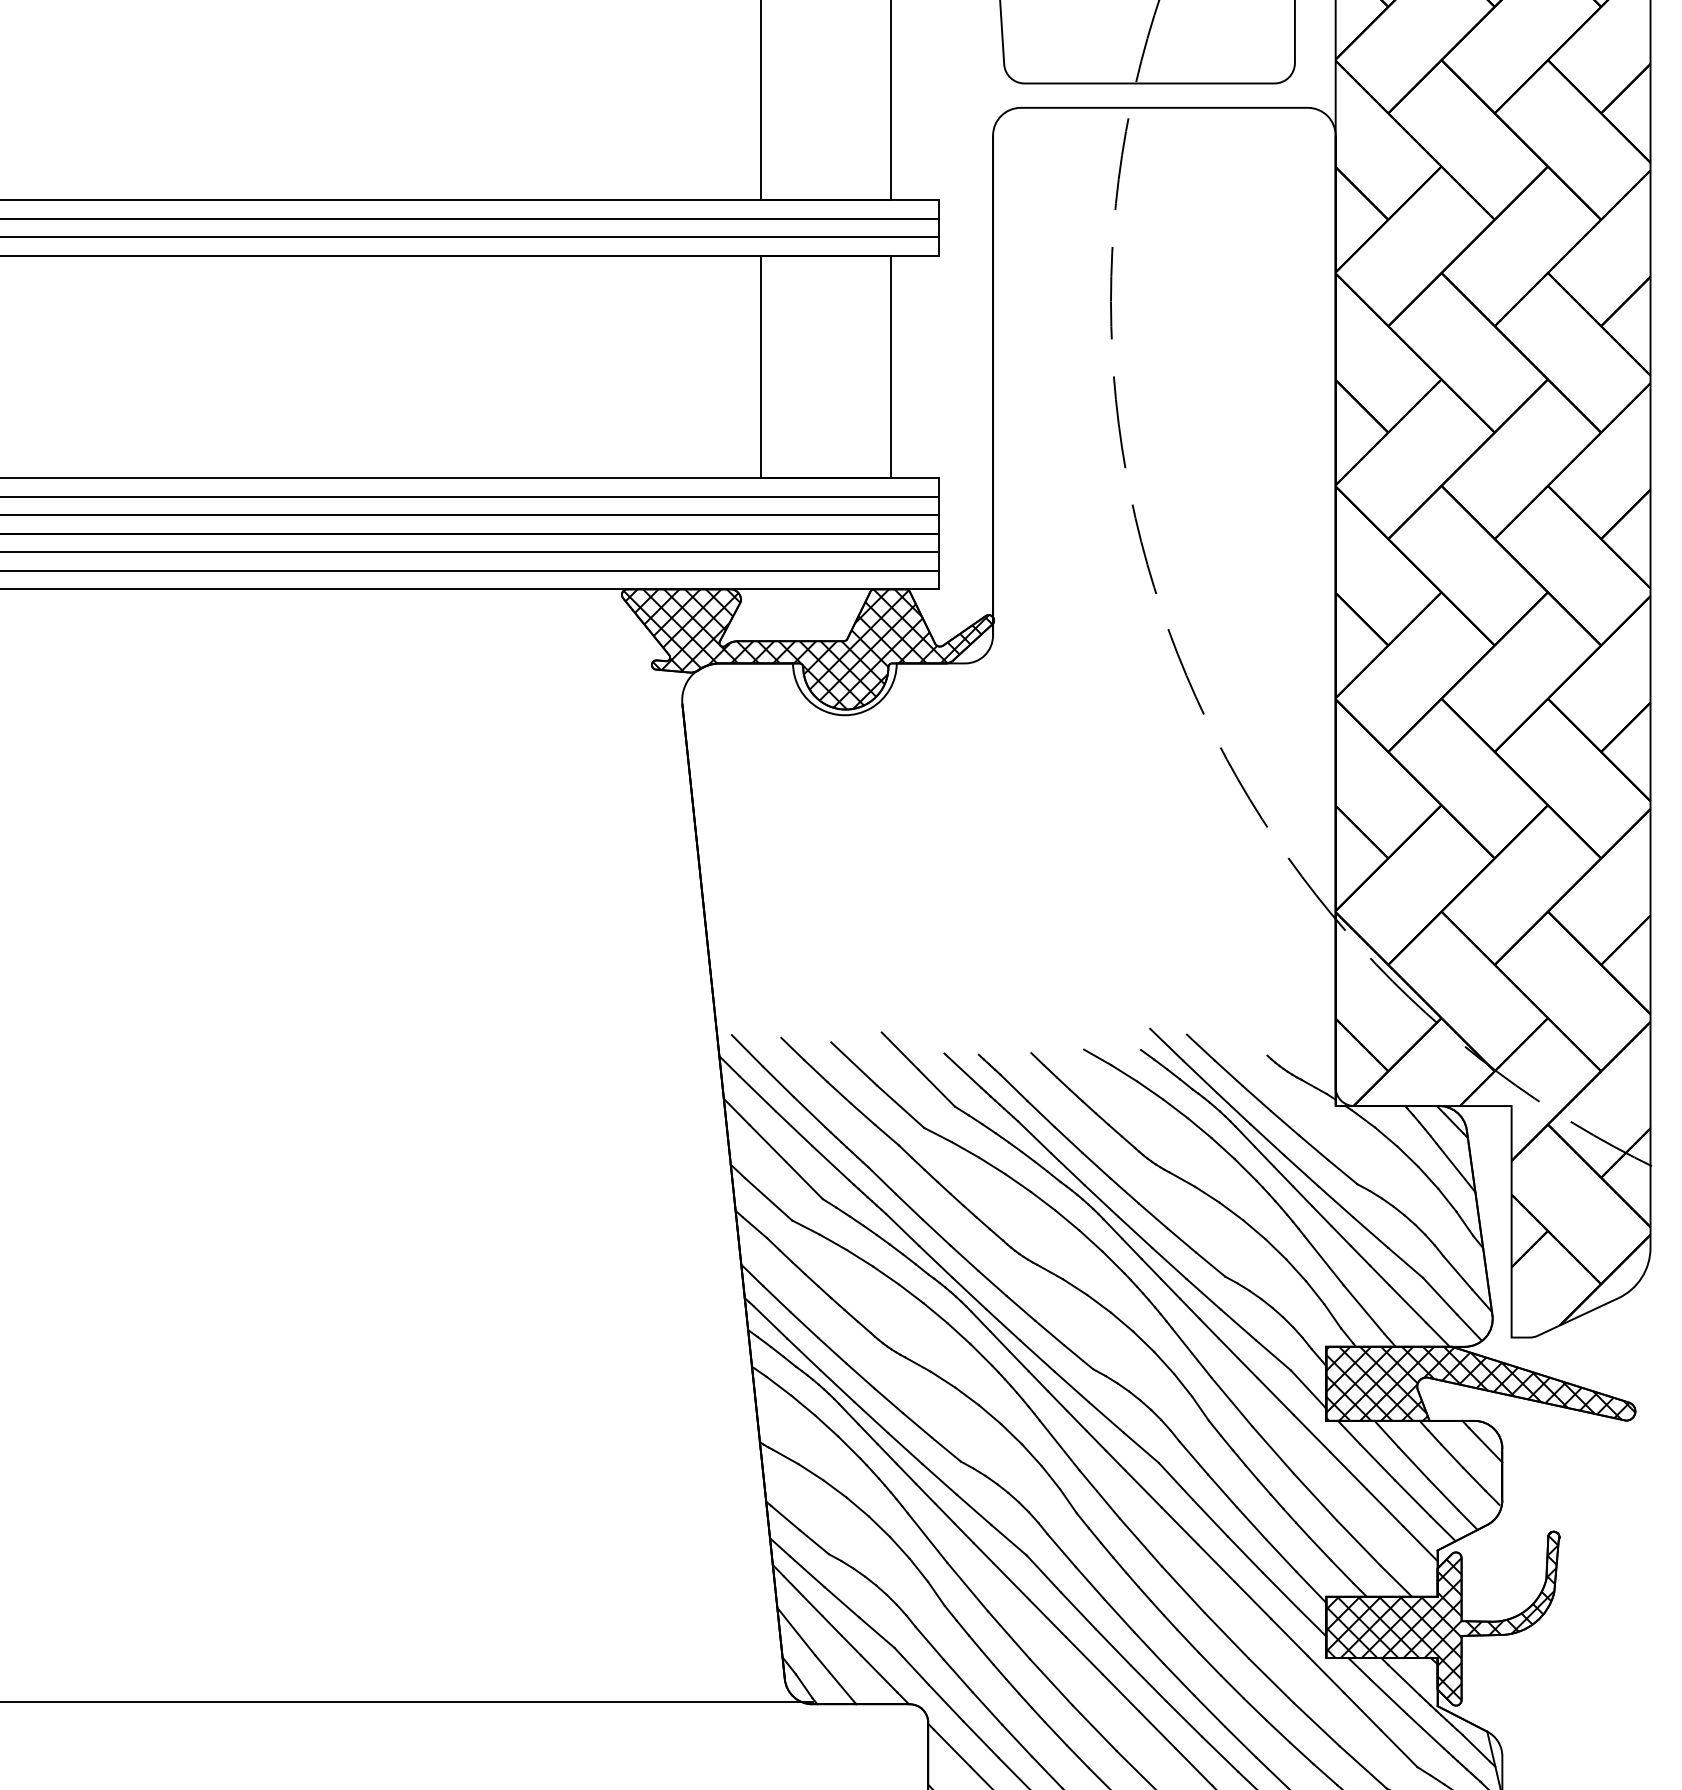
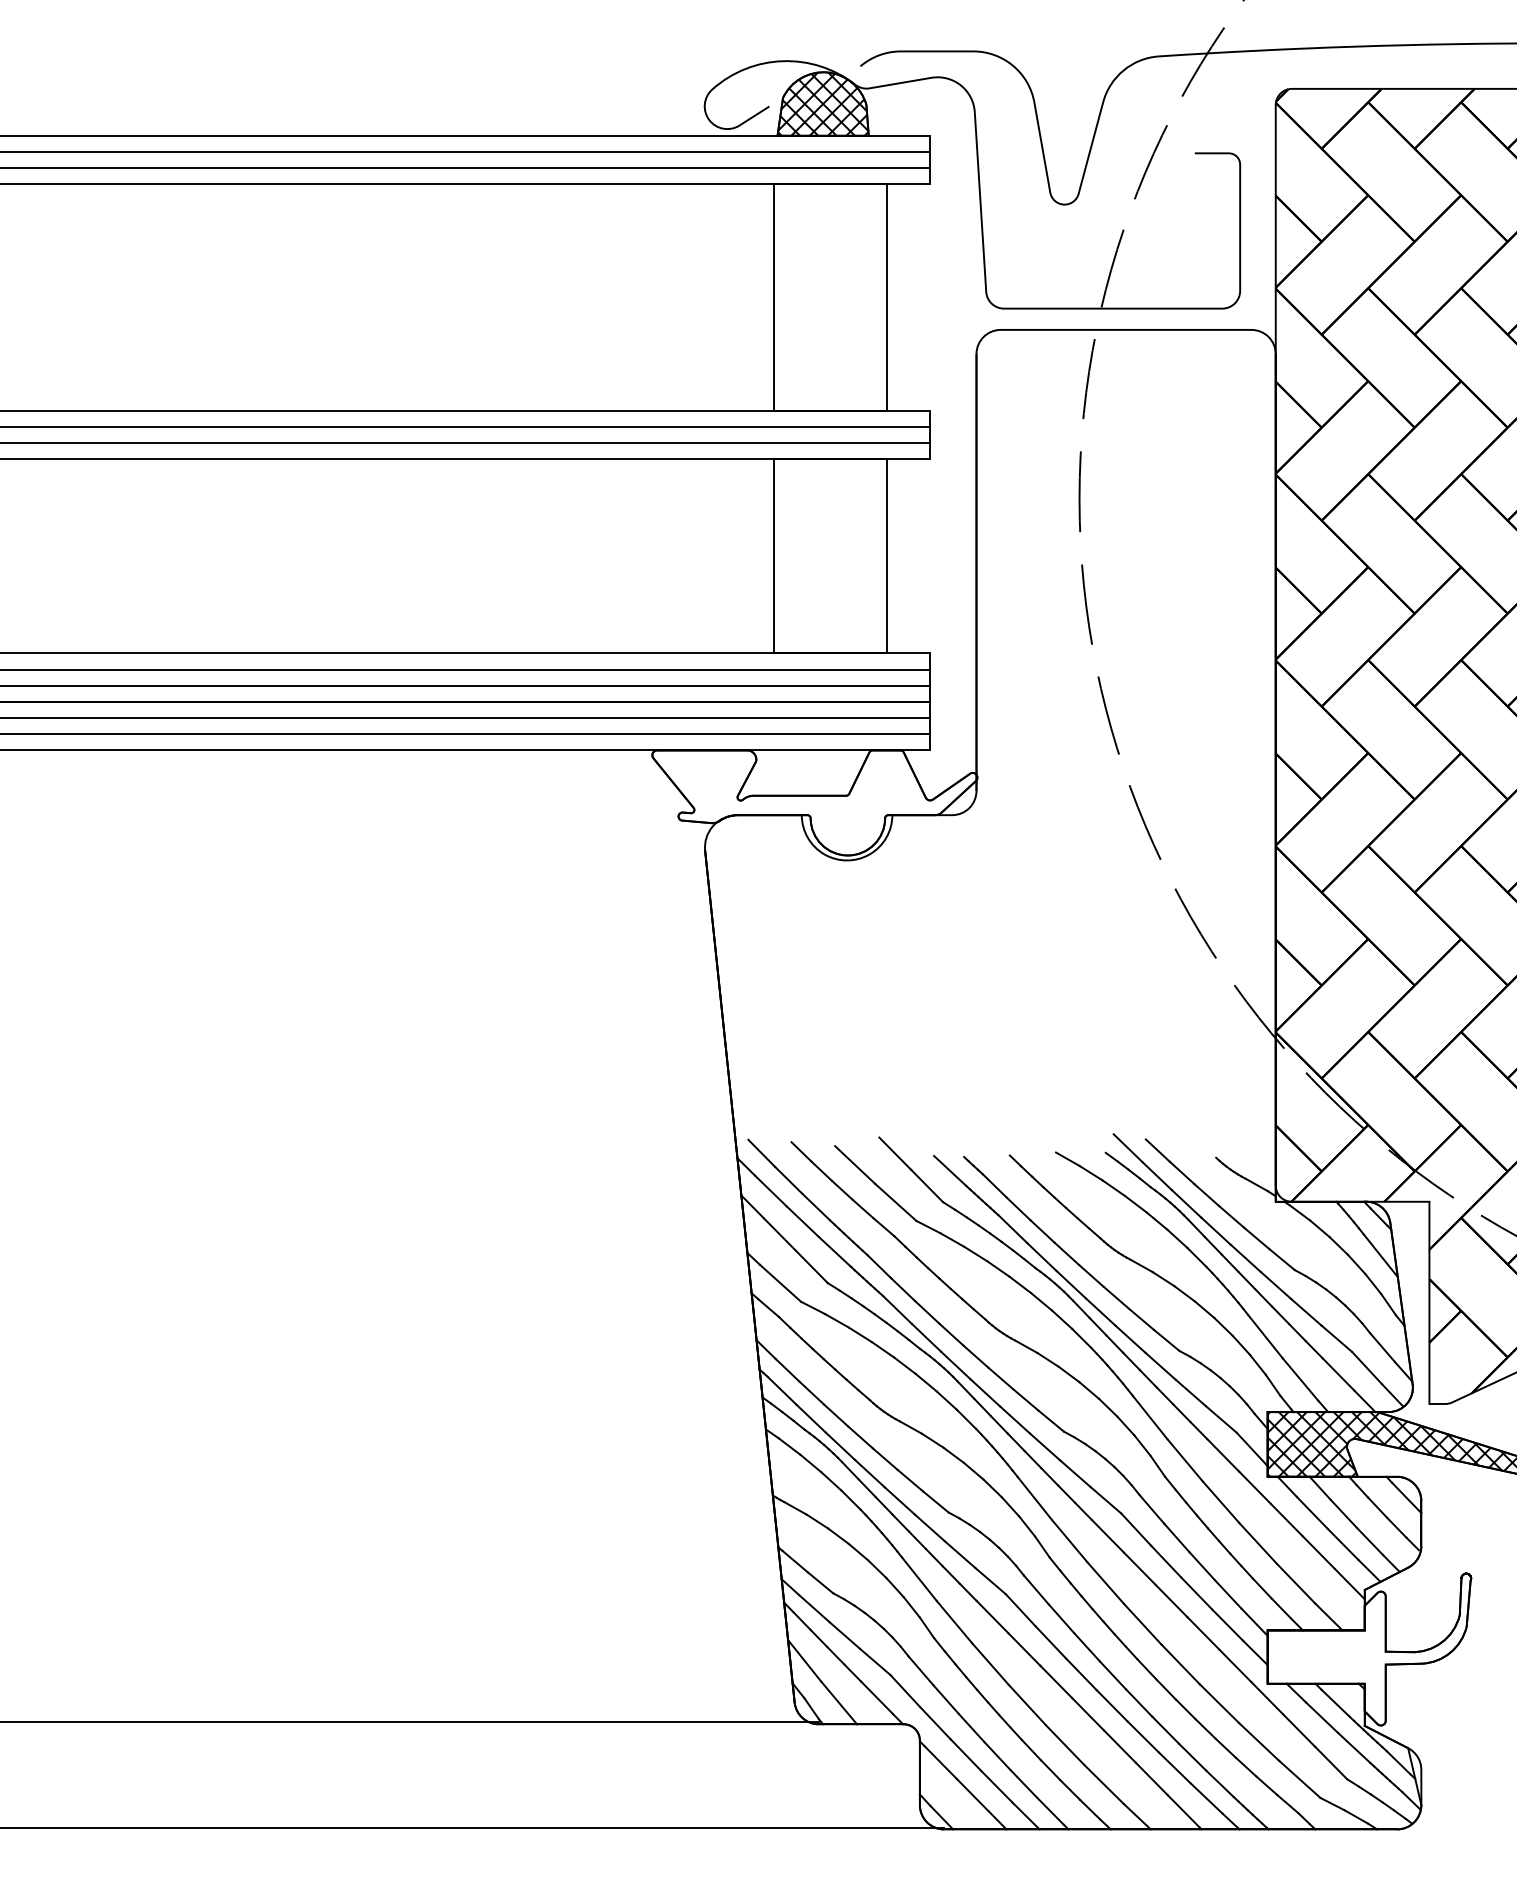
hatch: (807, 648) -> (814, 802), removed
hatch: (1441, 1617) -> (1368, 1648), removed

